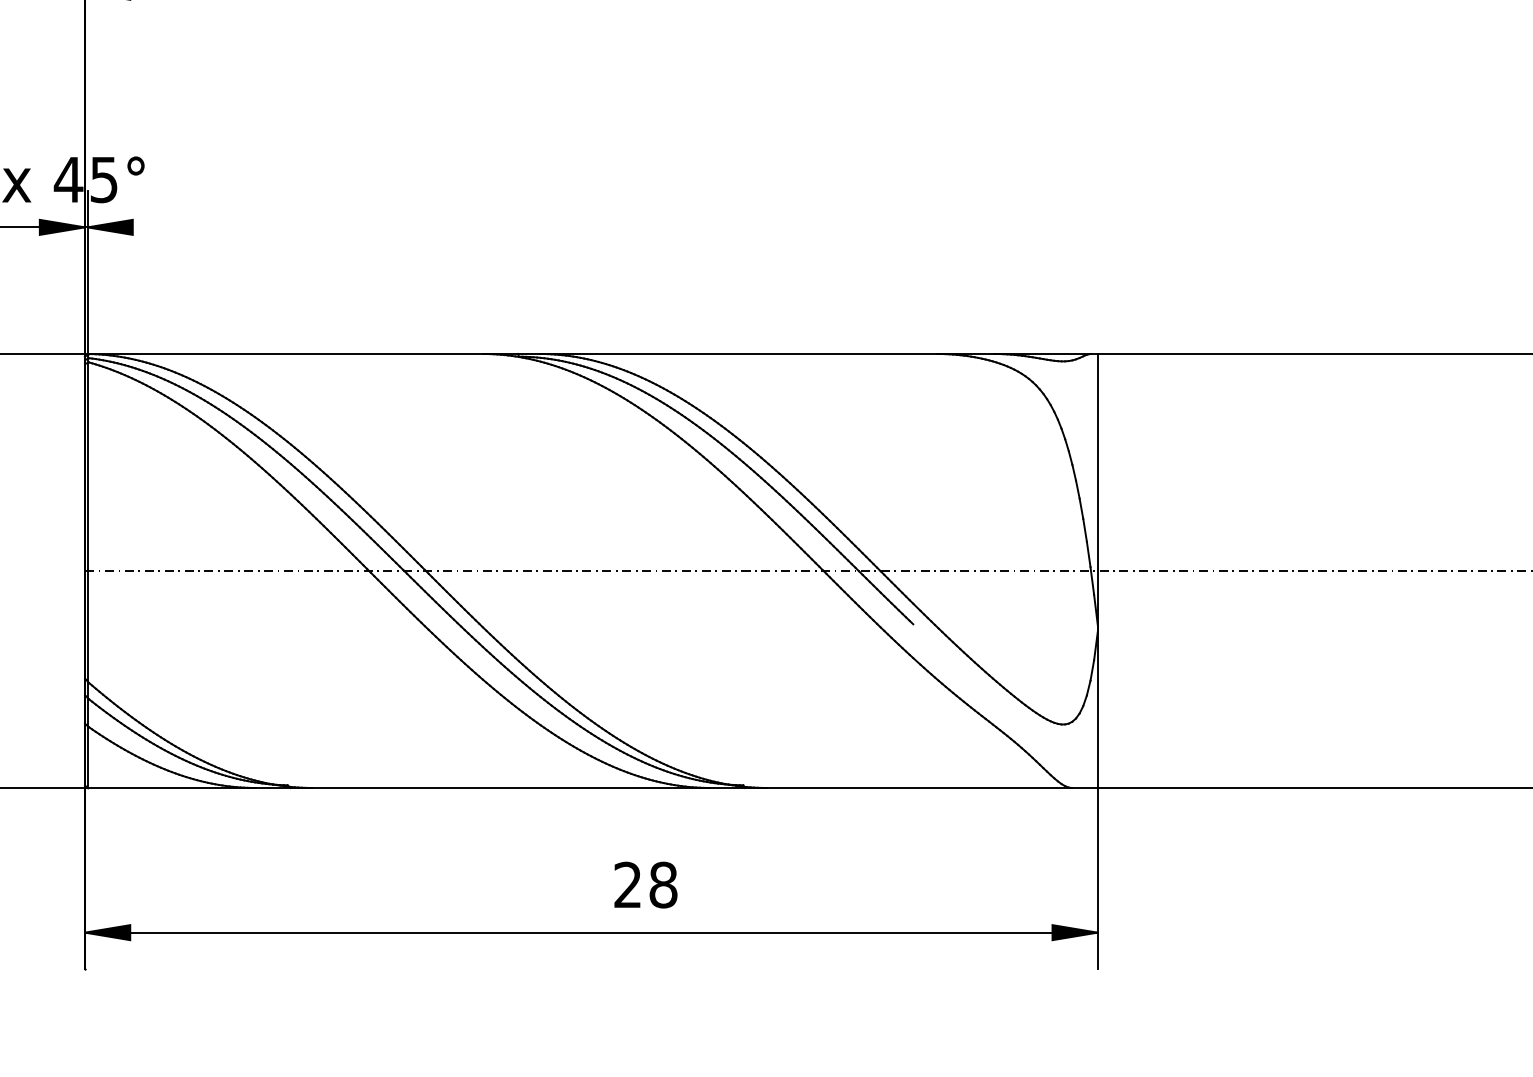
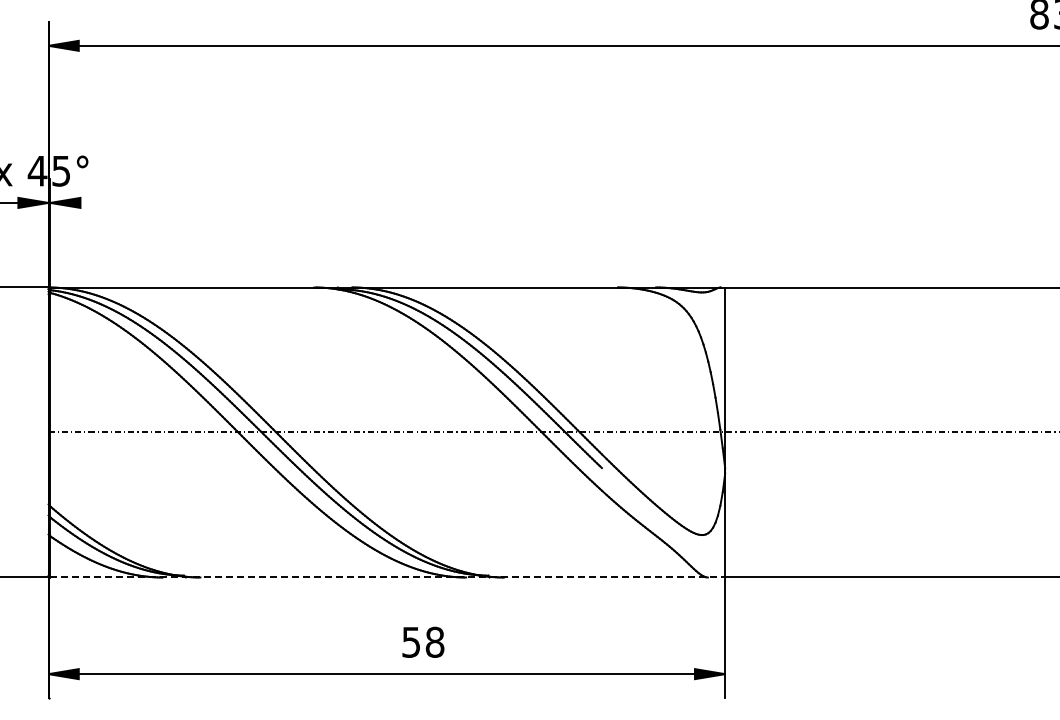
line: (593, 788) -> (388, 577), solid -> dashed
text: (626, 883) -> (410, 641), 28 -> 58

